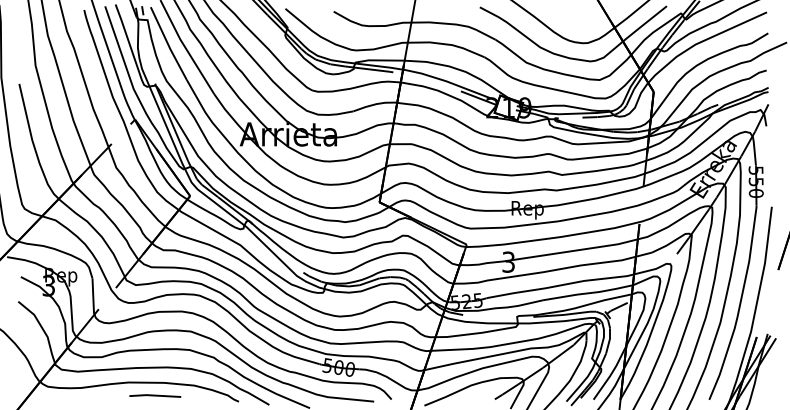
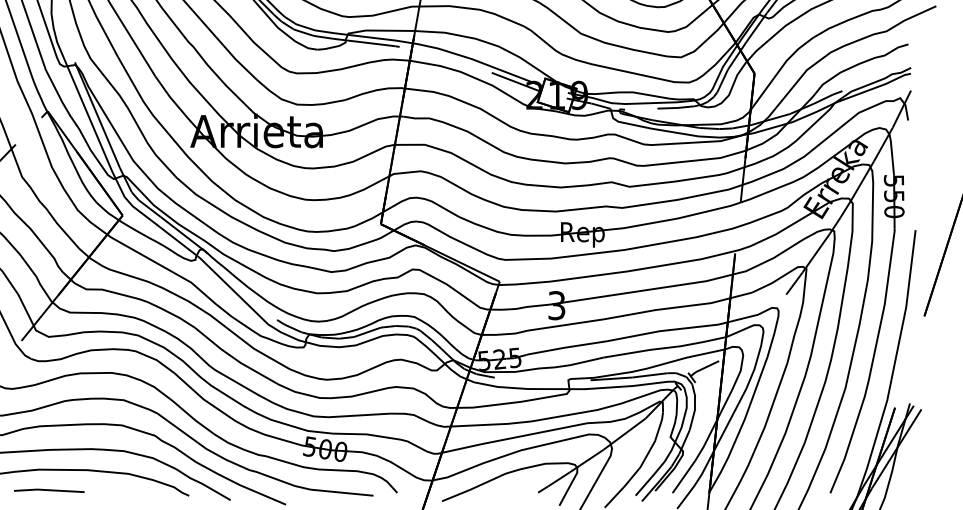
line: (155, 395) -> (49, 490), moved

